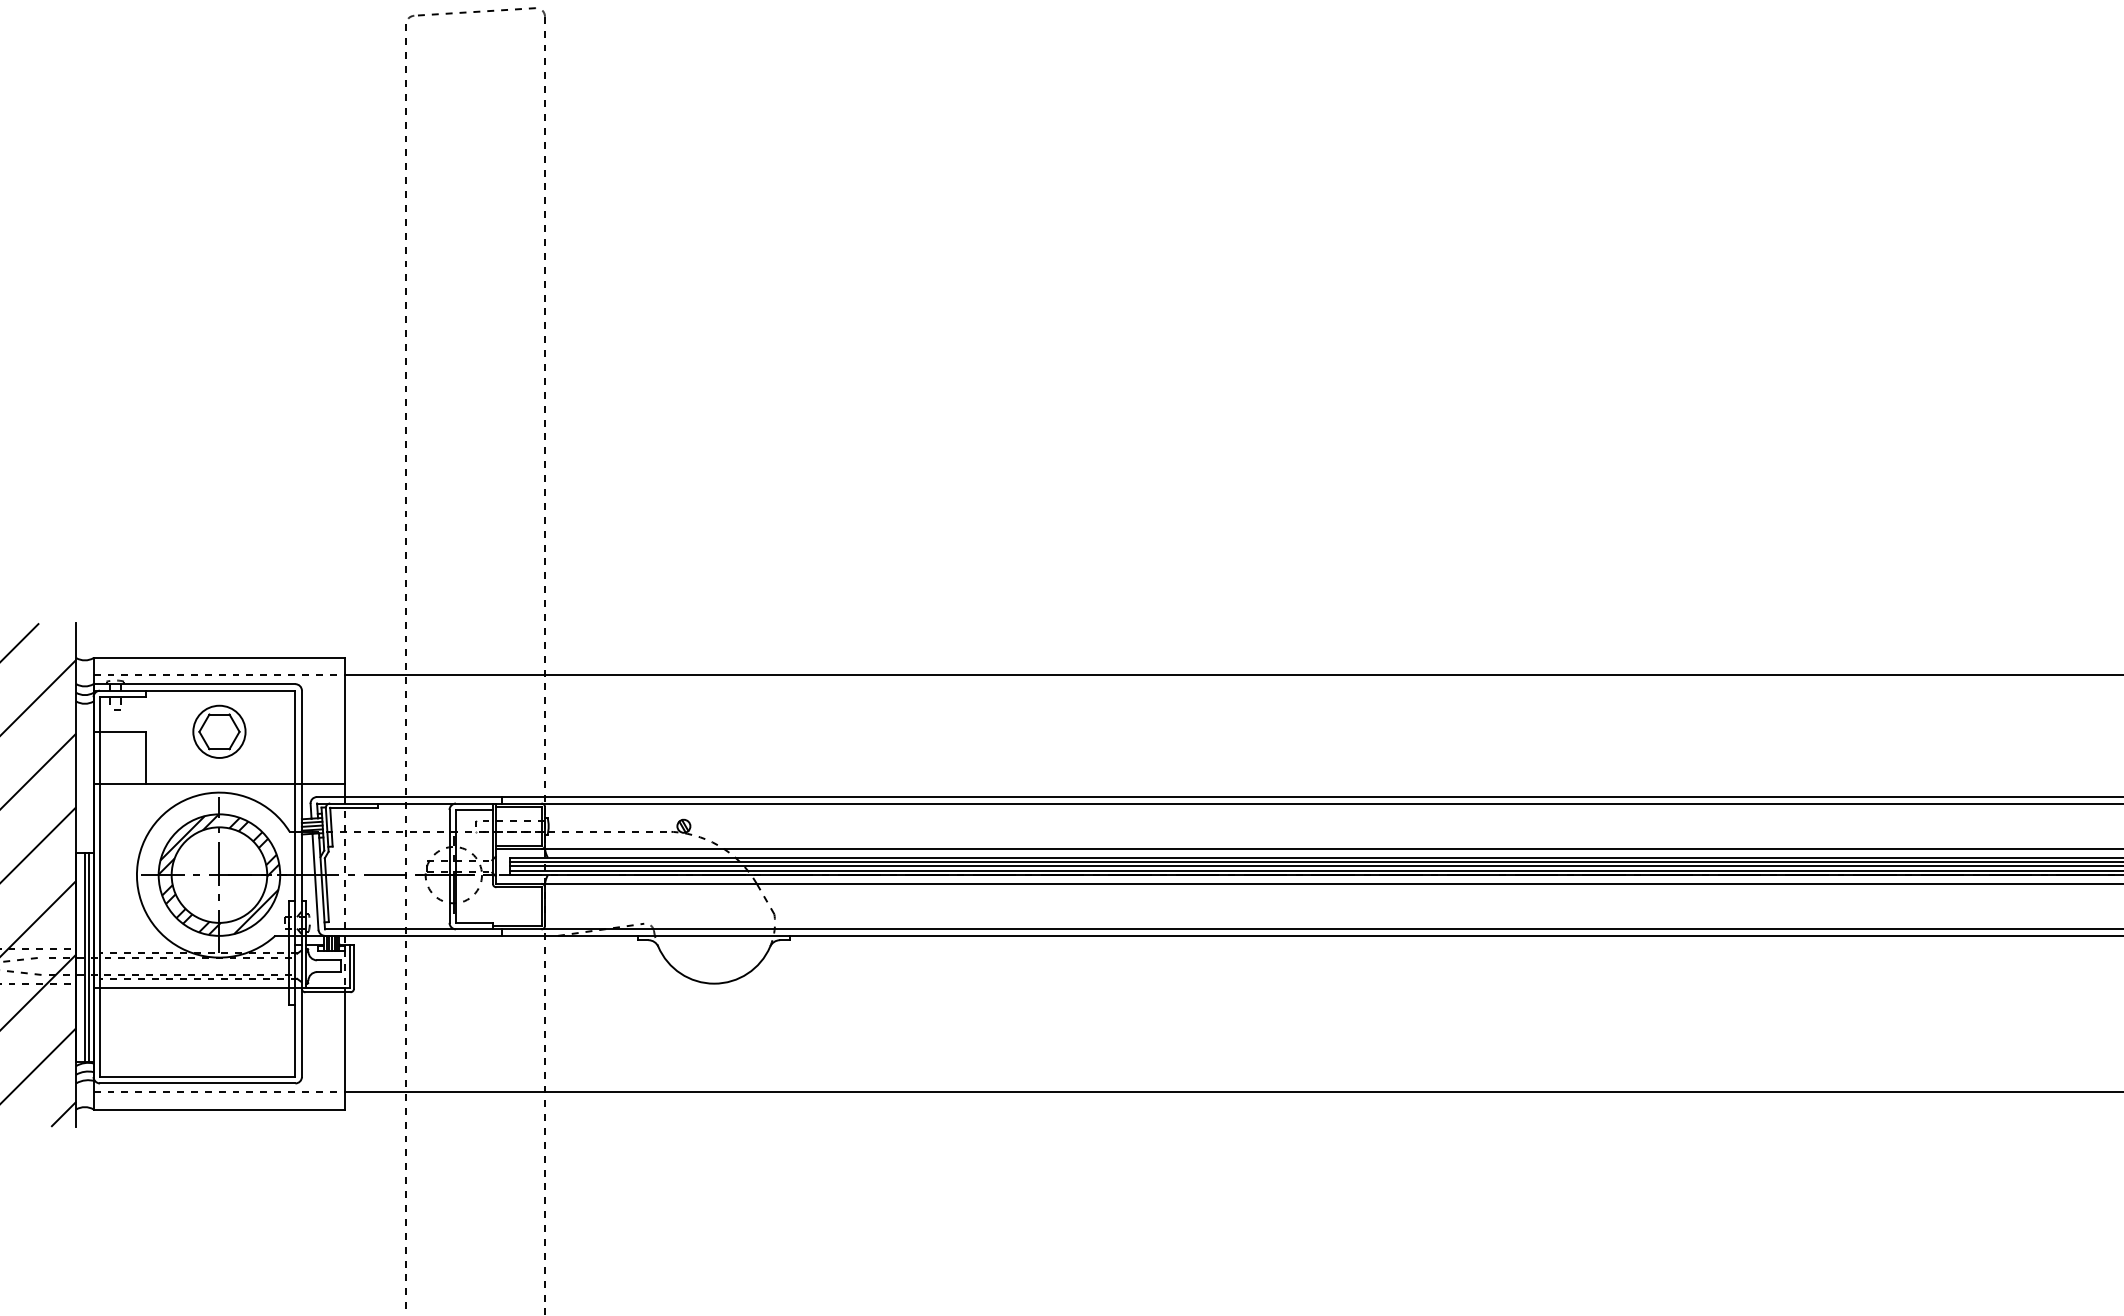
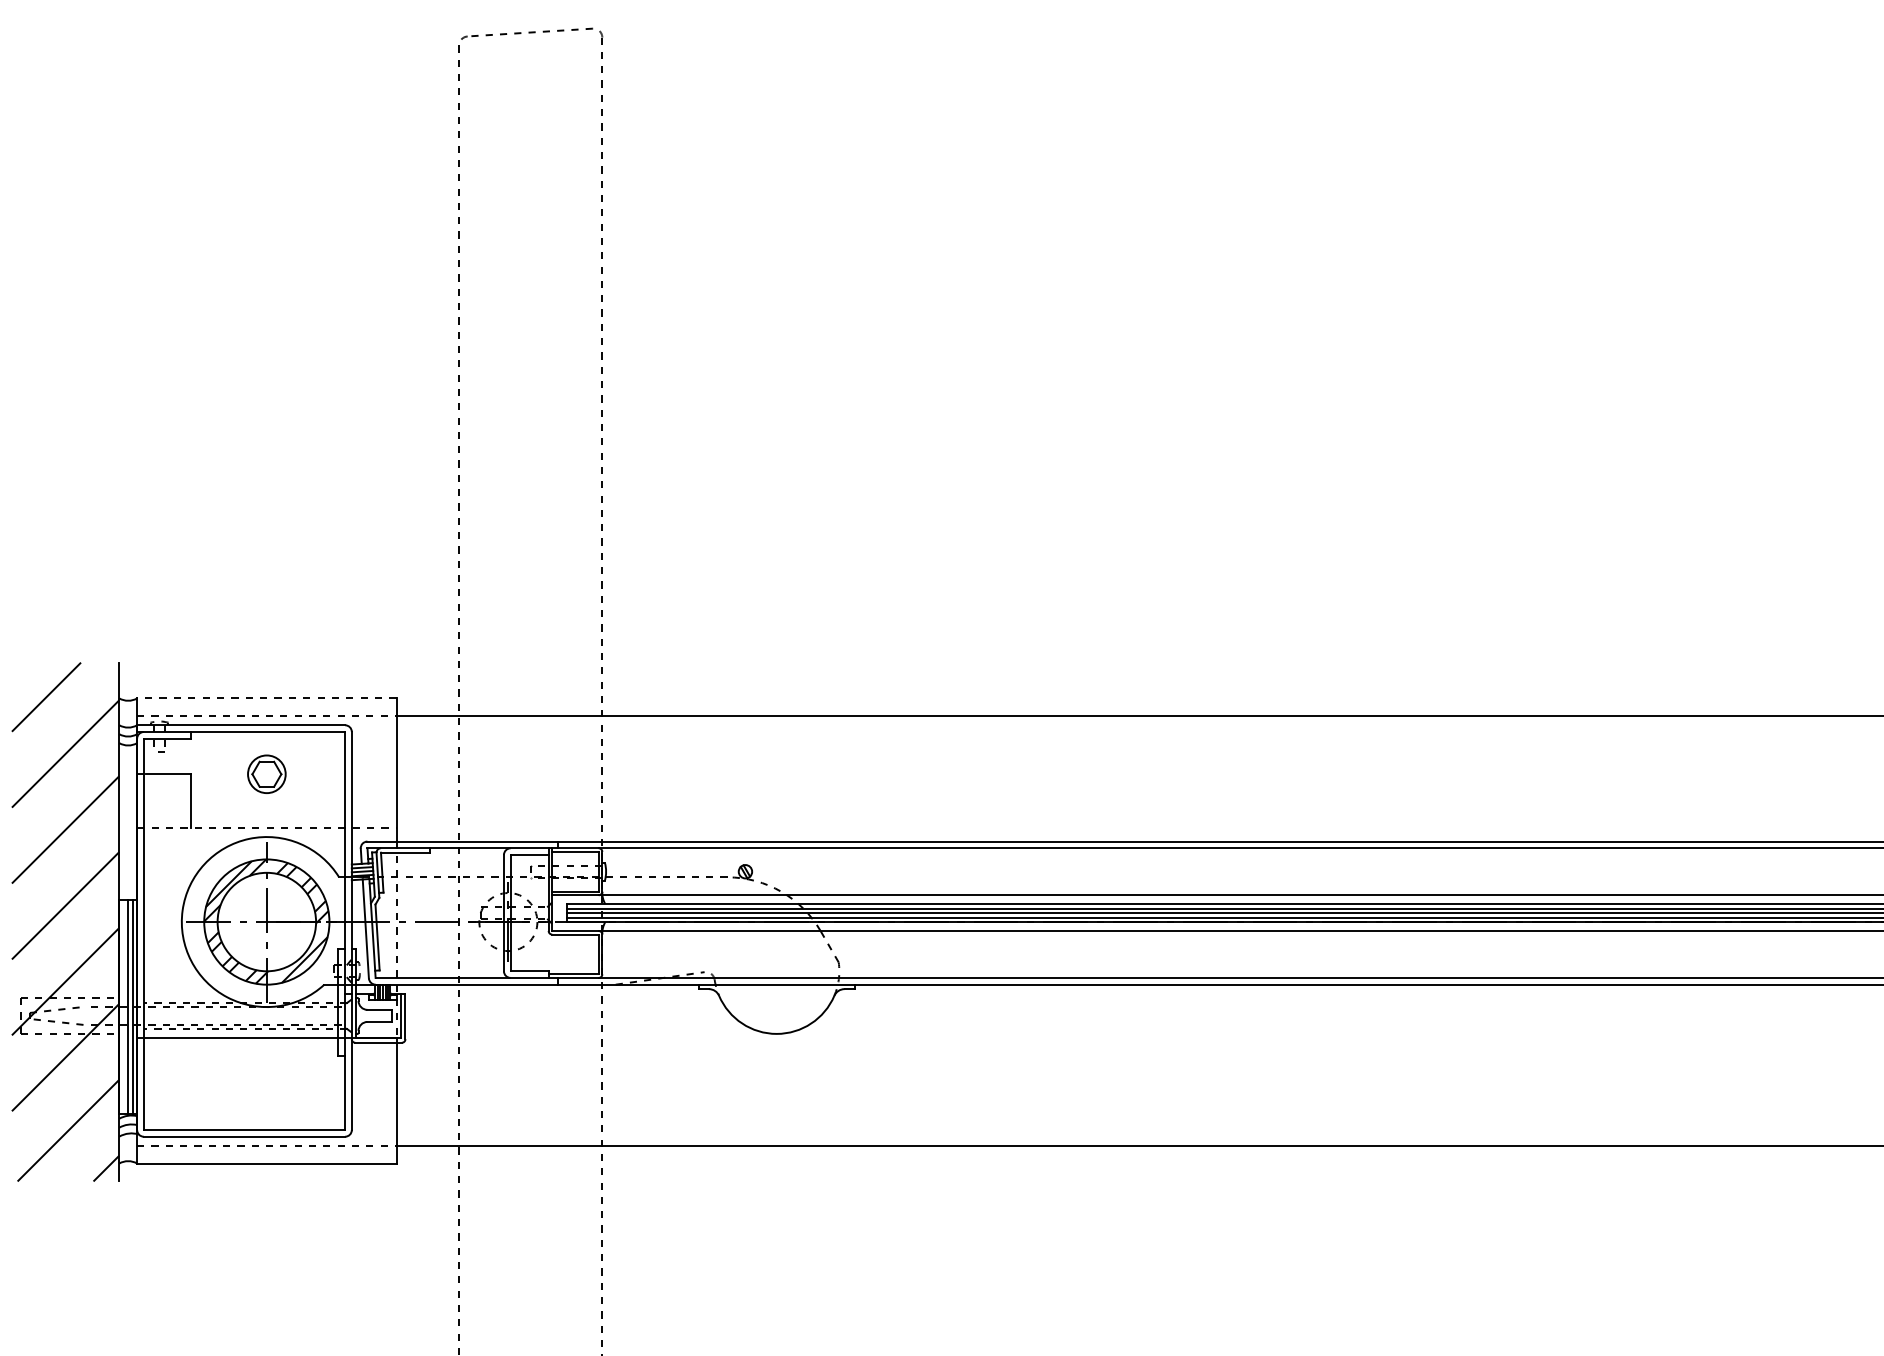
line: (219, 658) -> (266, 698), solid -> dashed
part: (219, 731) -> (266, 774), size x0.7
line: (219, 783) -> (266, 827), solid -> dashed

